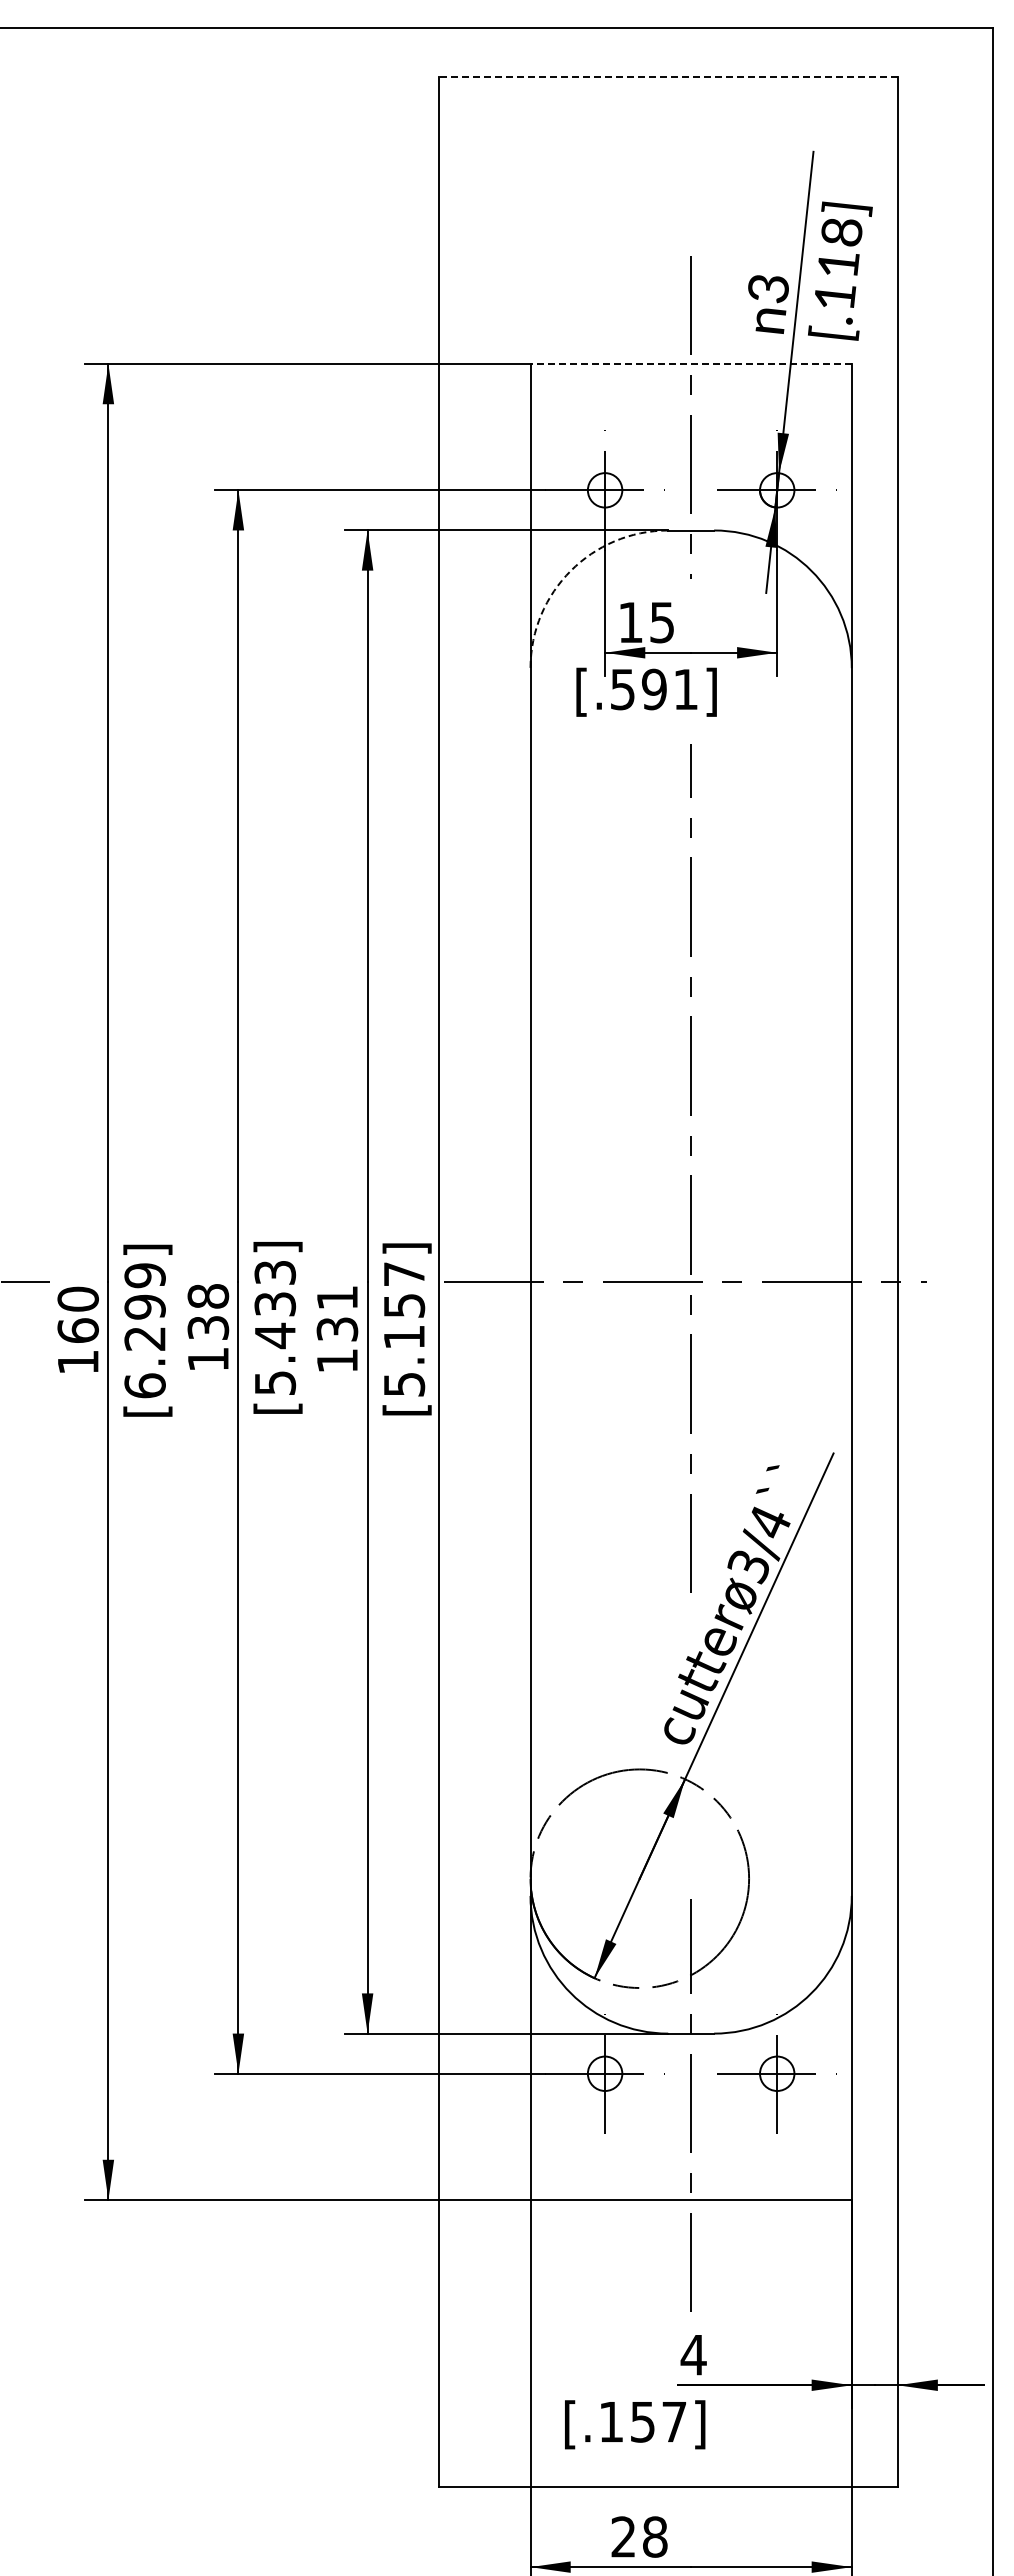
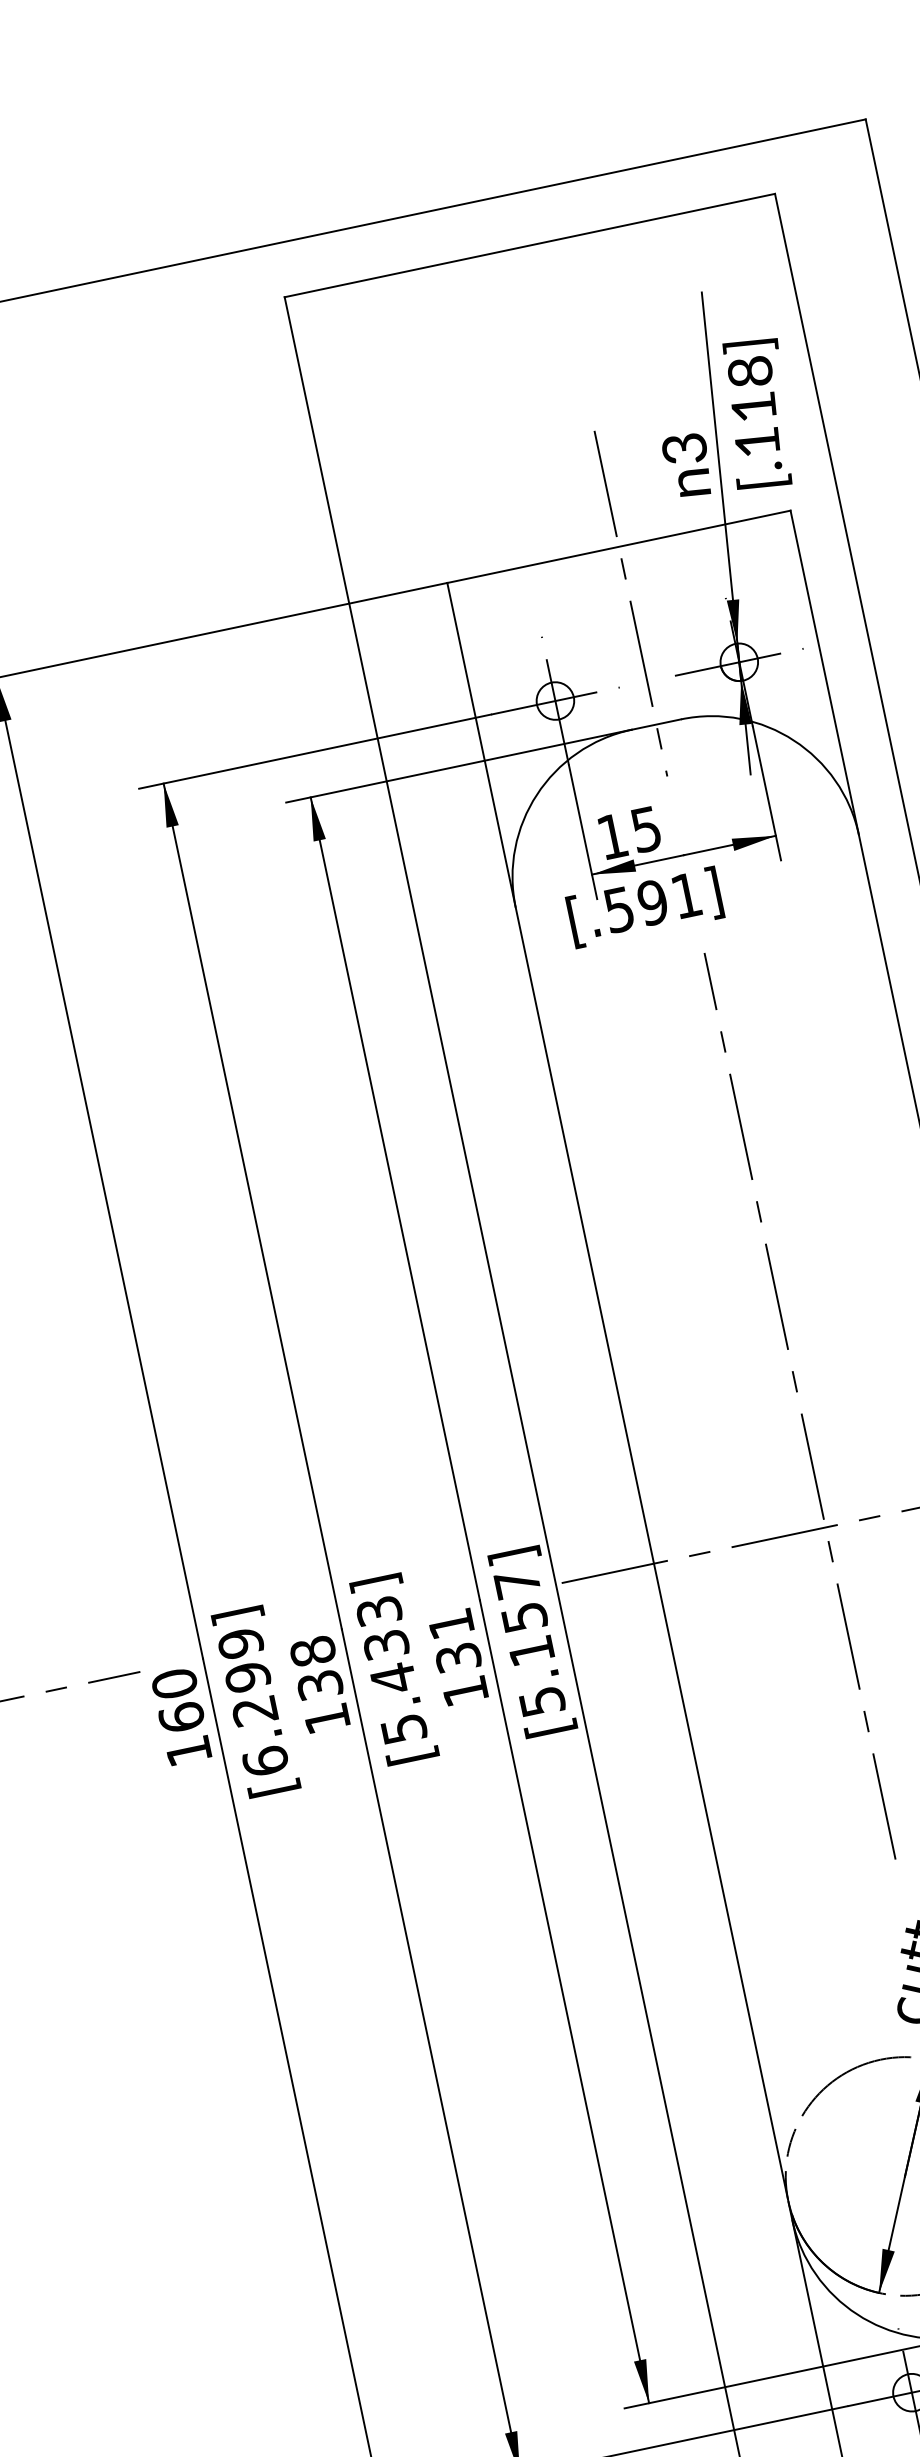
line: (667, 77) -> (529, 245), dashed -> solid
line: (691, 364) -> (619, 547), dashed -> solid
arc: (570, 570) -> (536, 794), dashed -> solid

